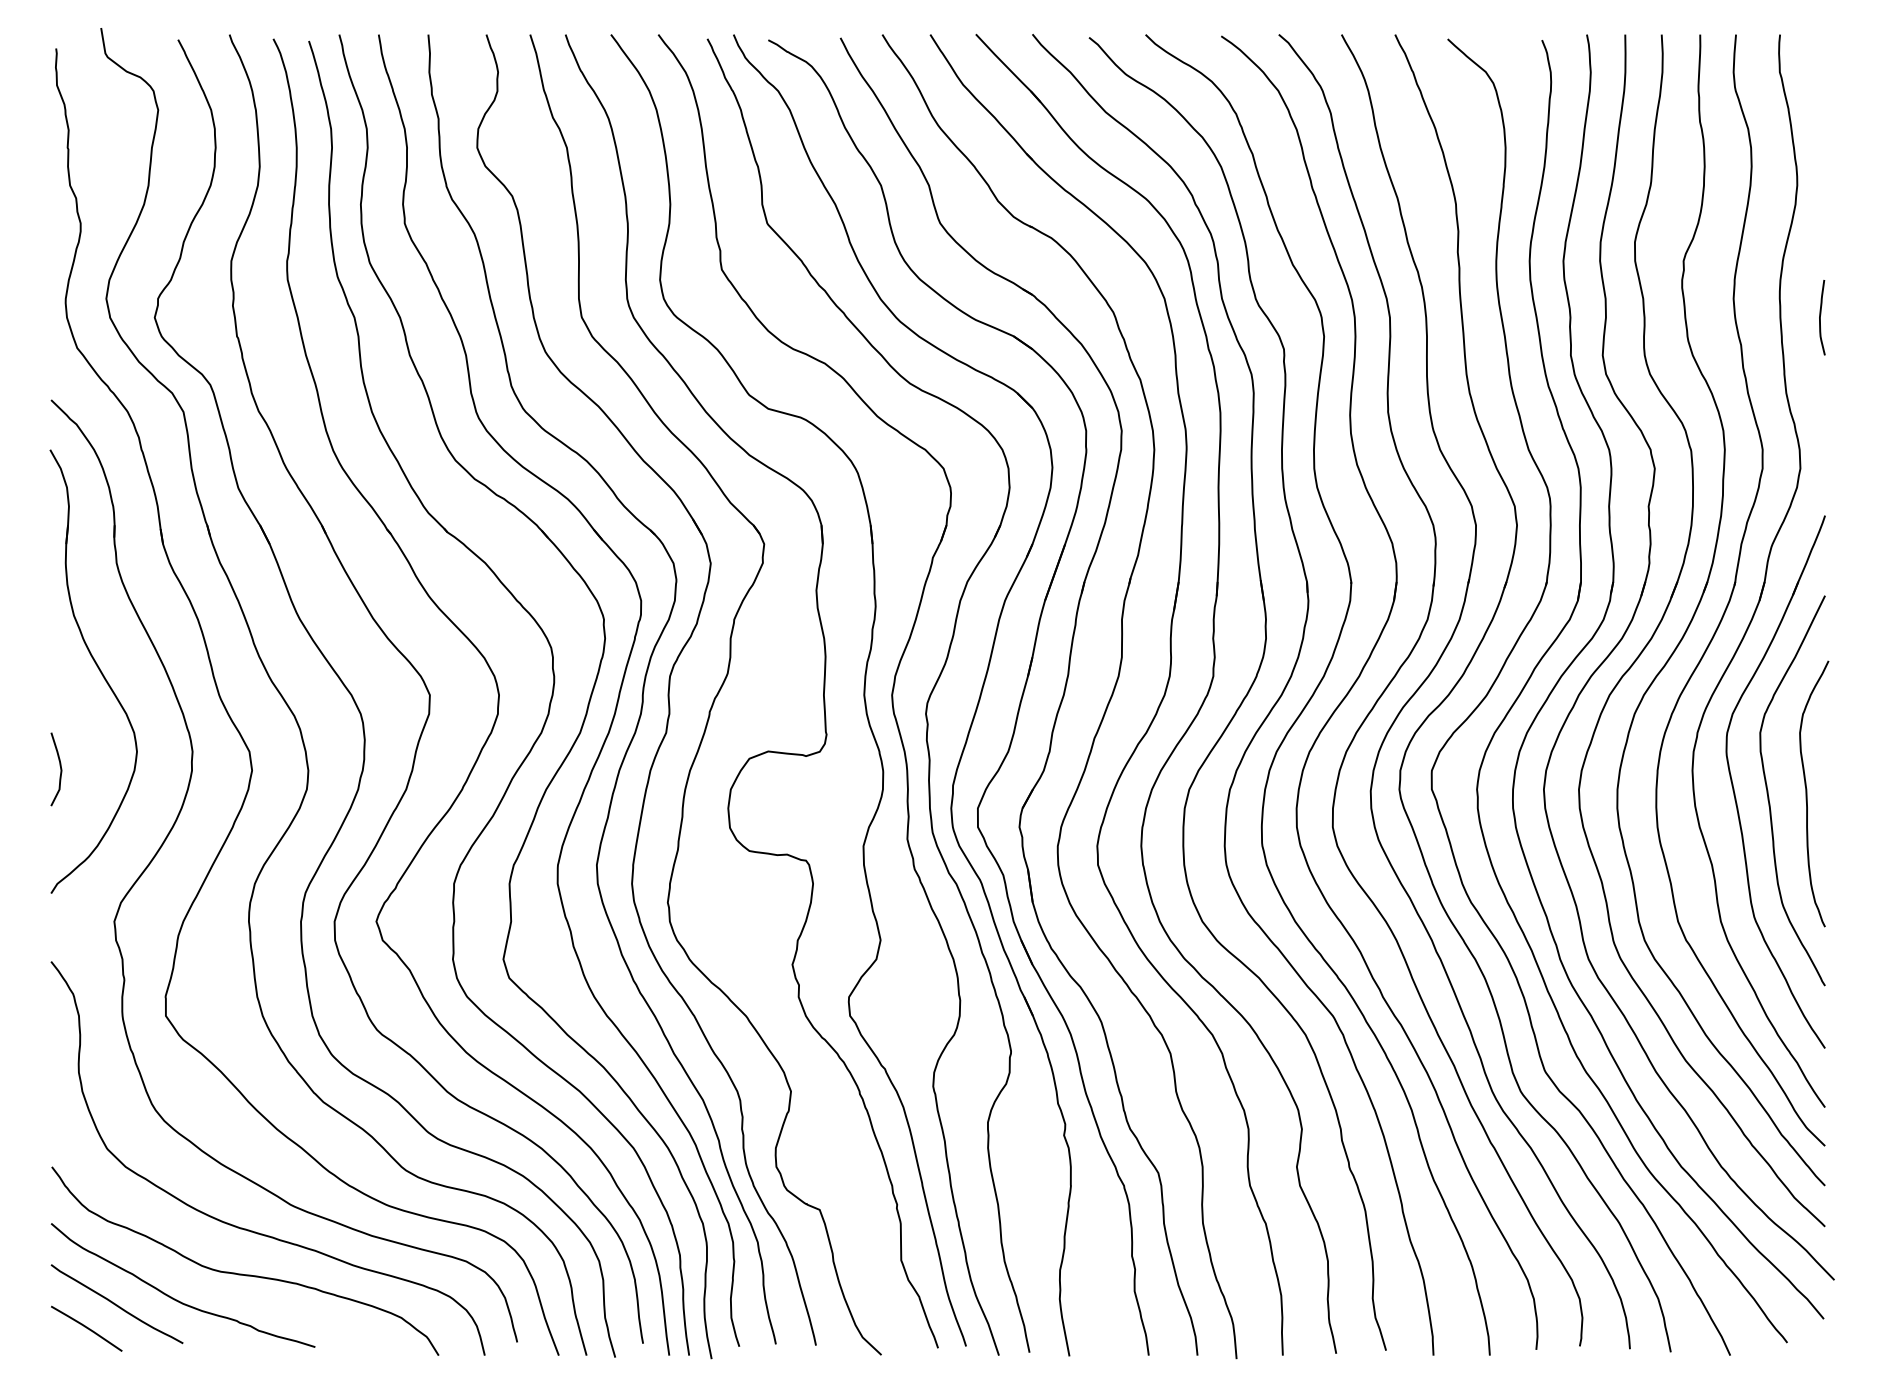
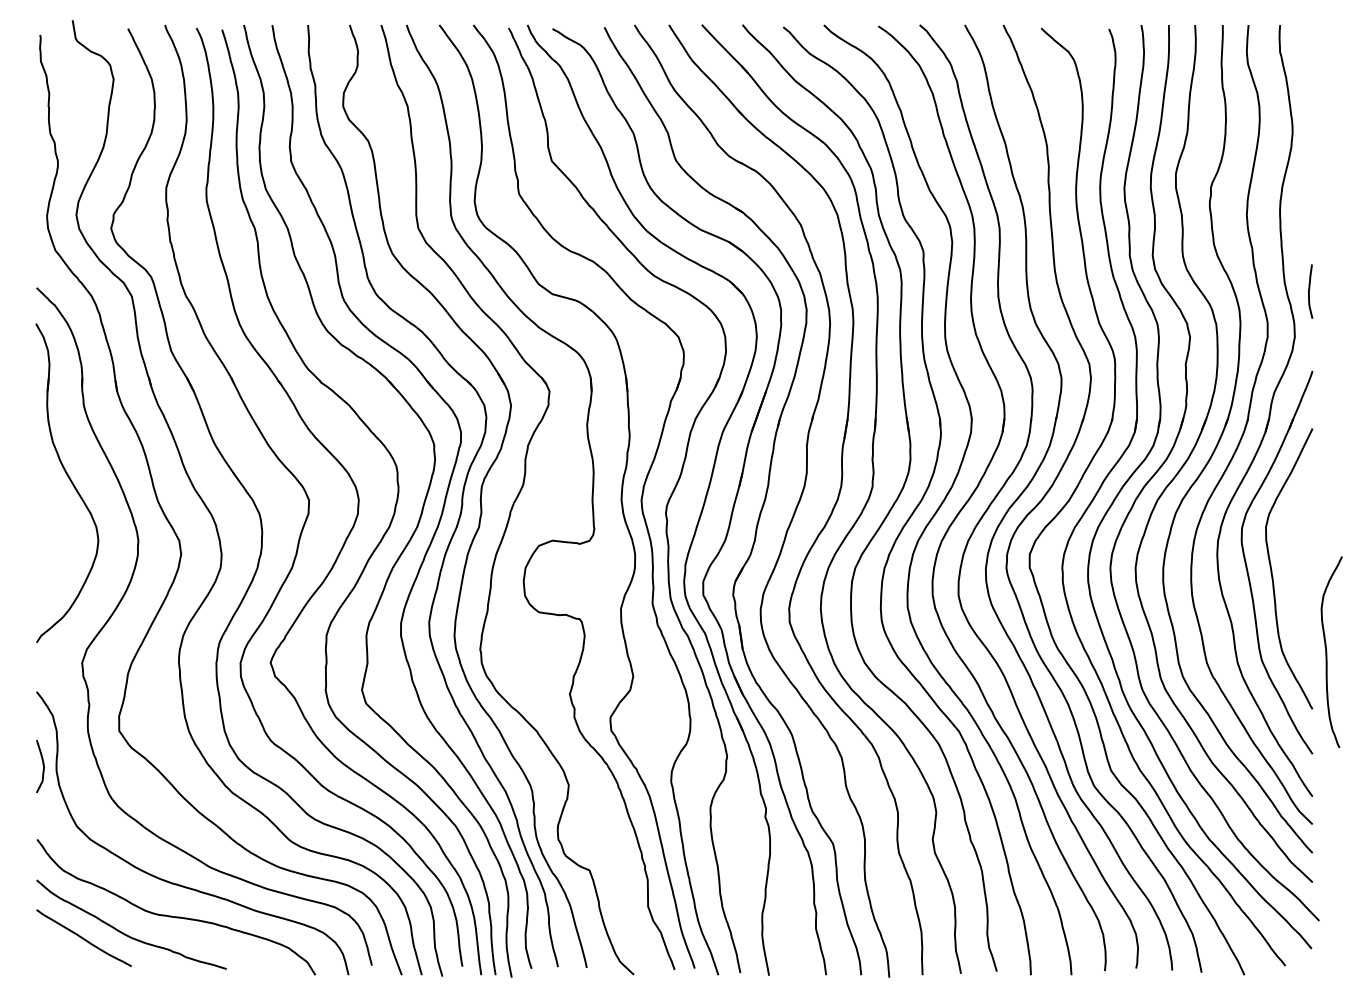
curve: (1820, 317) -> (1309, 291), moved
curve: (59, 767) -> (42, 765), moved
curve: (1808, 792) -> (1327, 651), moved
line: (87, 1328) -> (62, 955), removed

